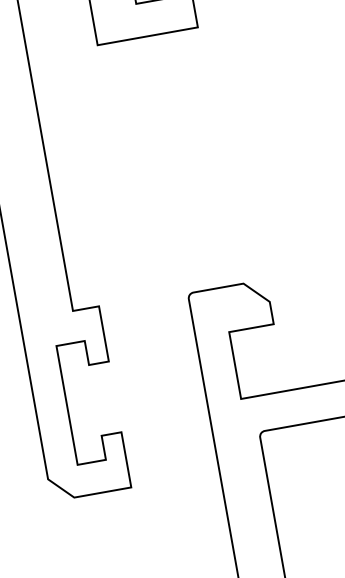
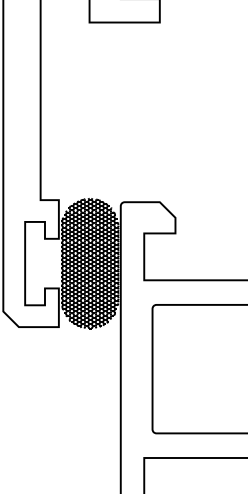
hatch: (158, 388) -> (89, 263), added

